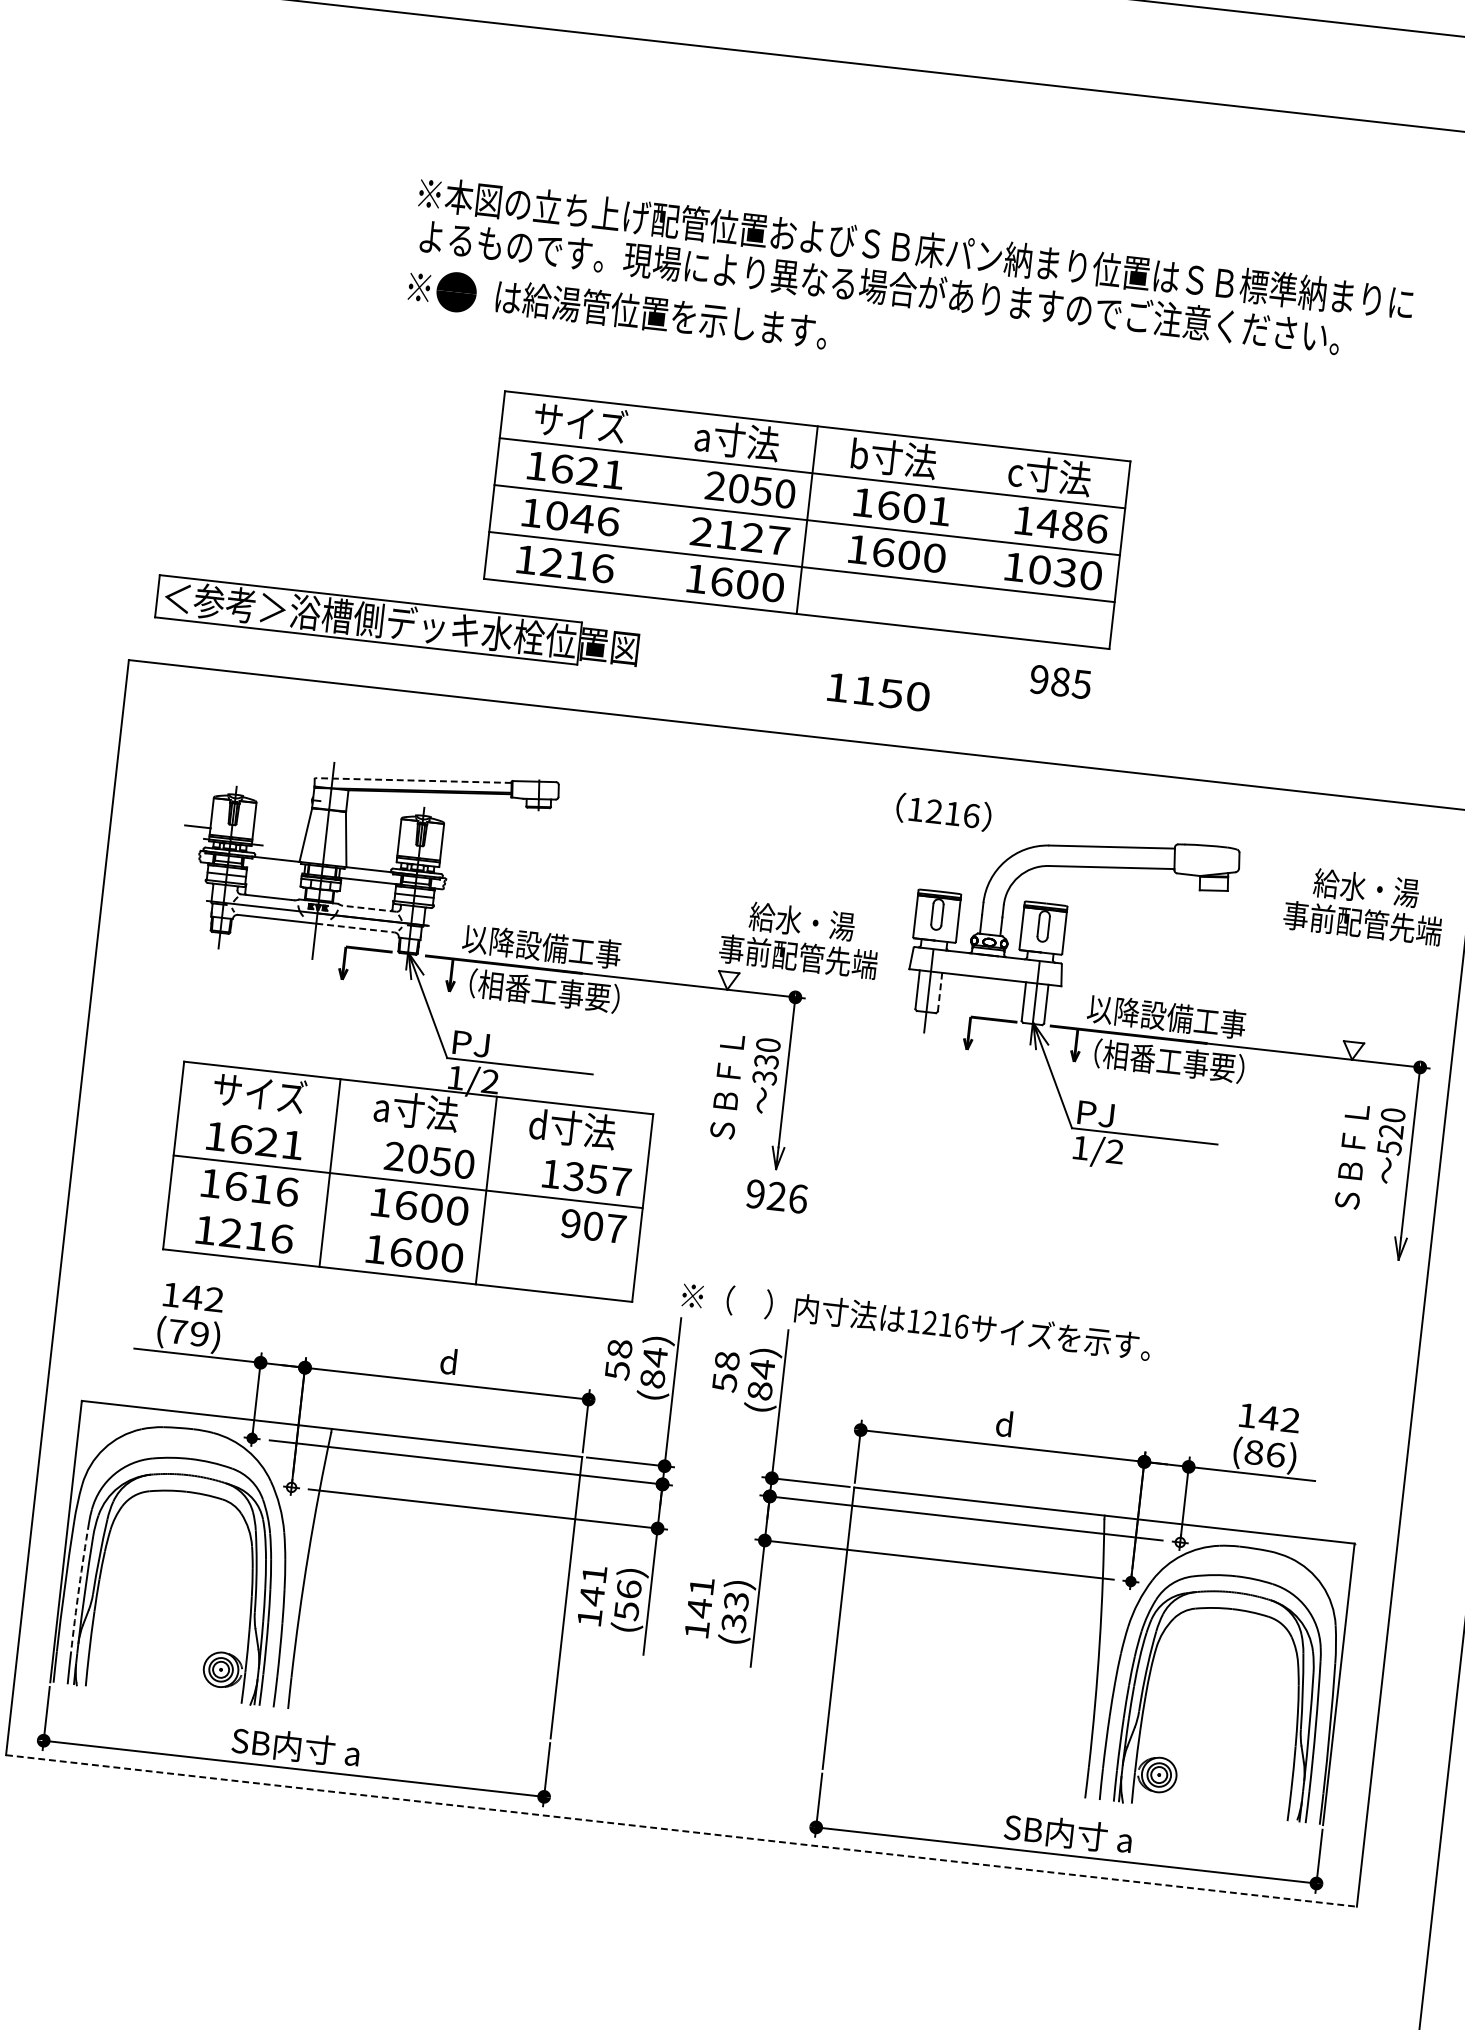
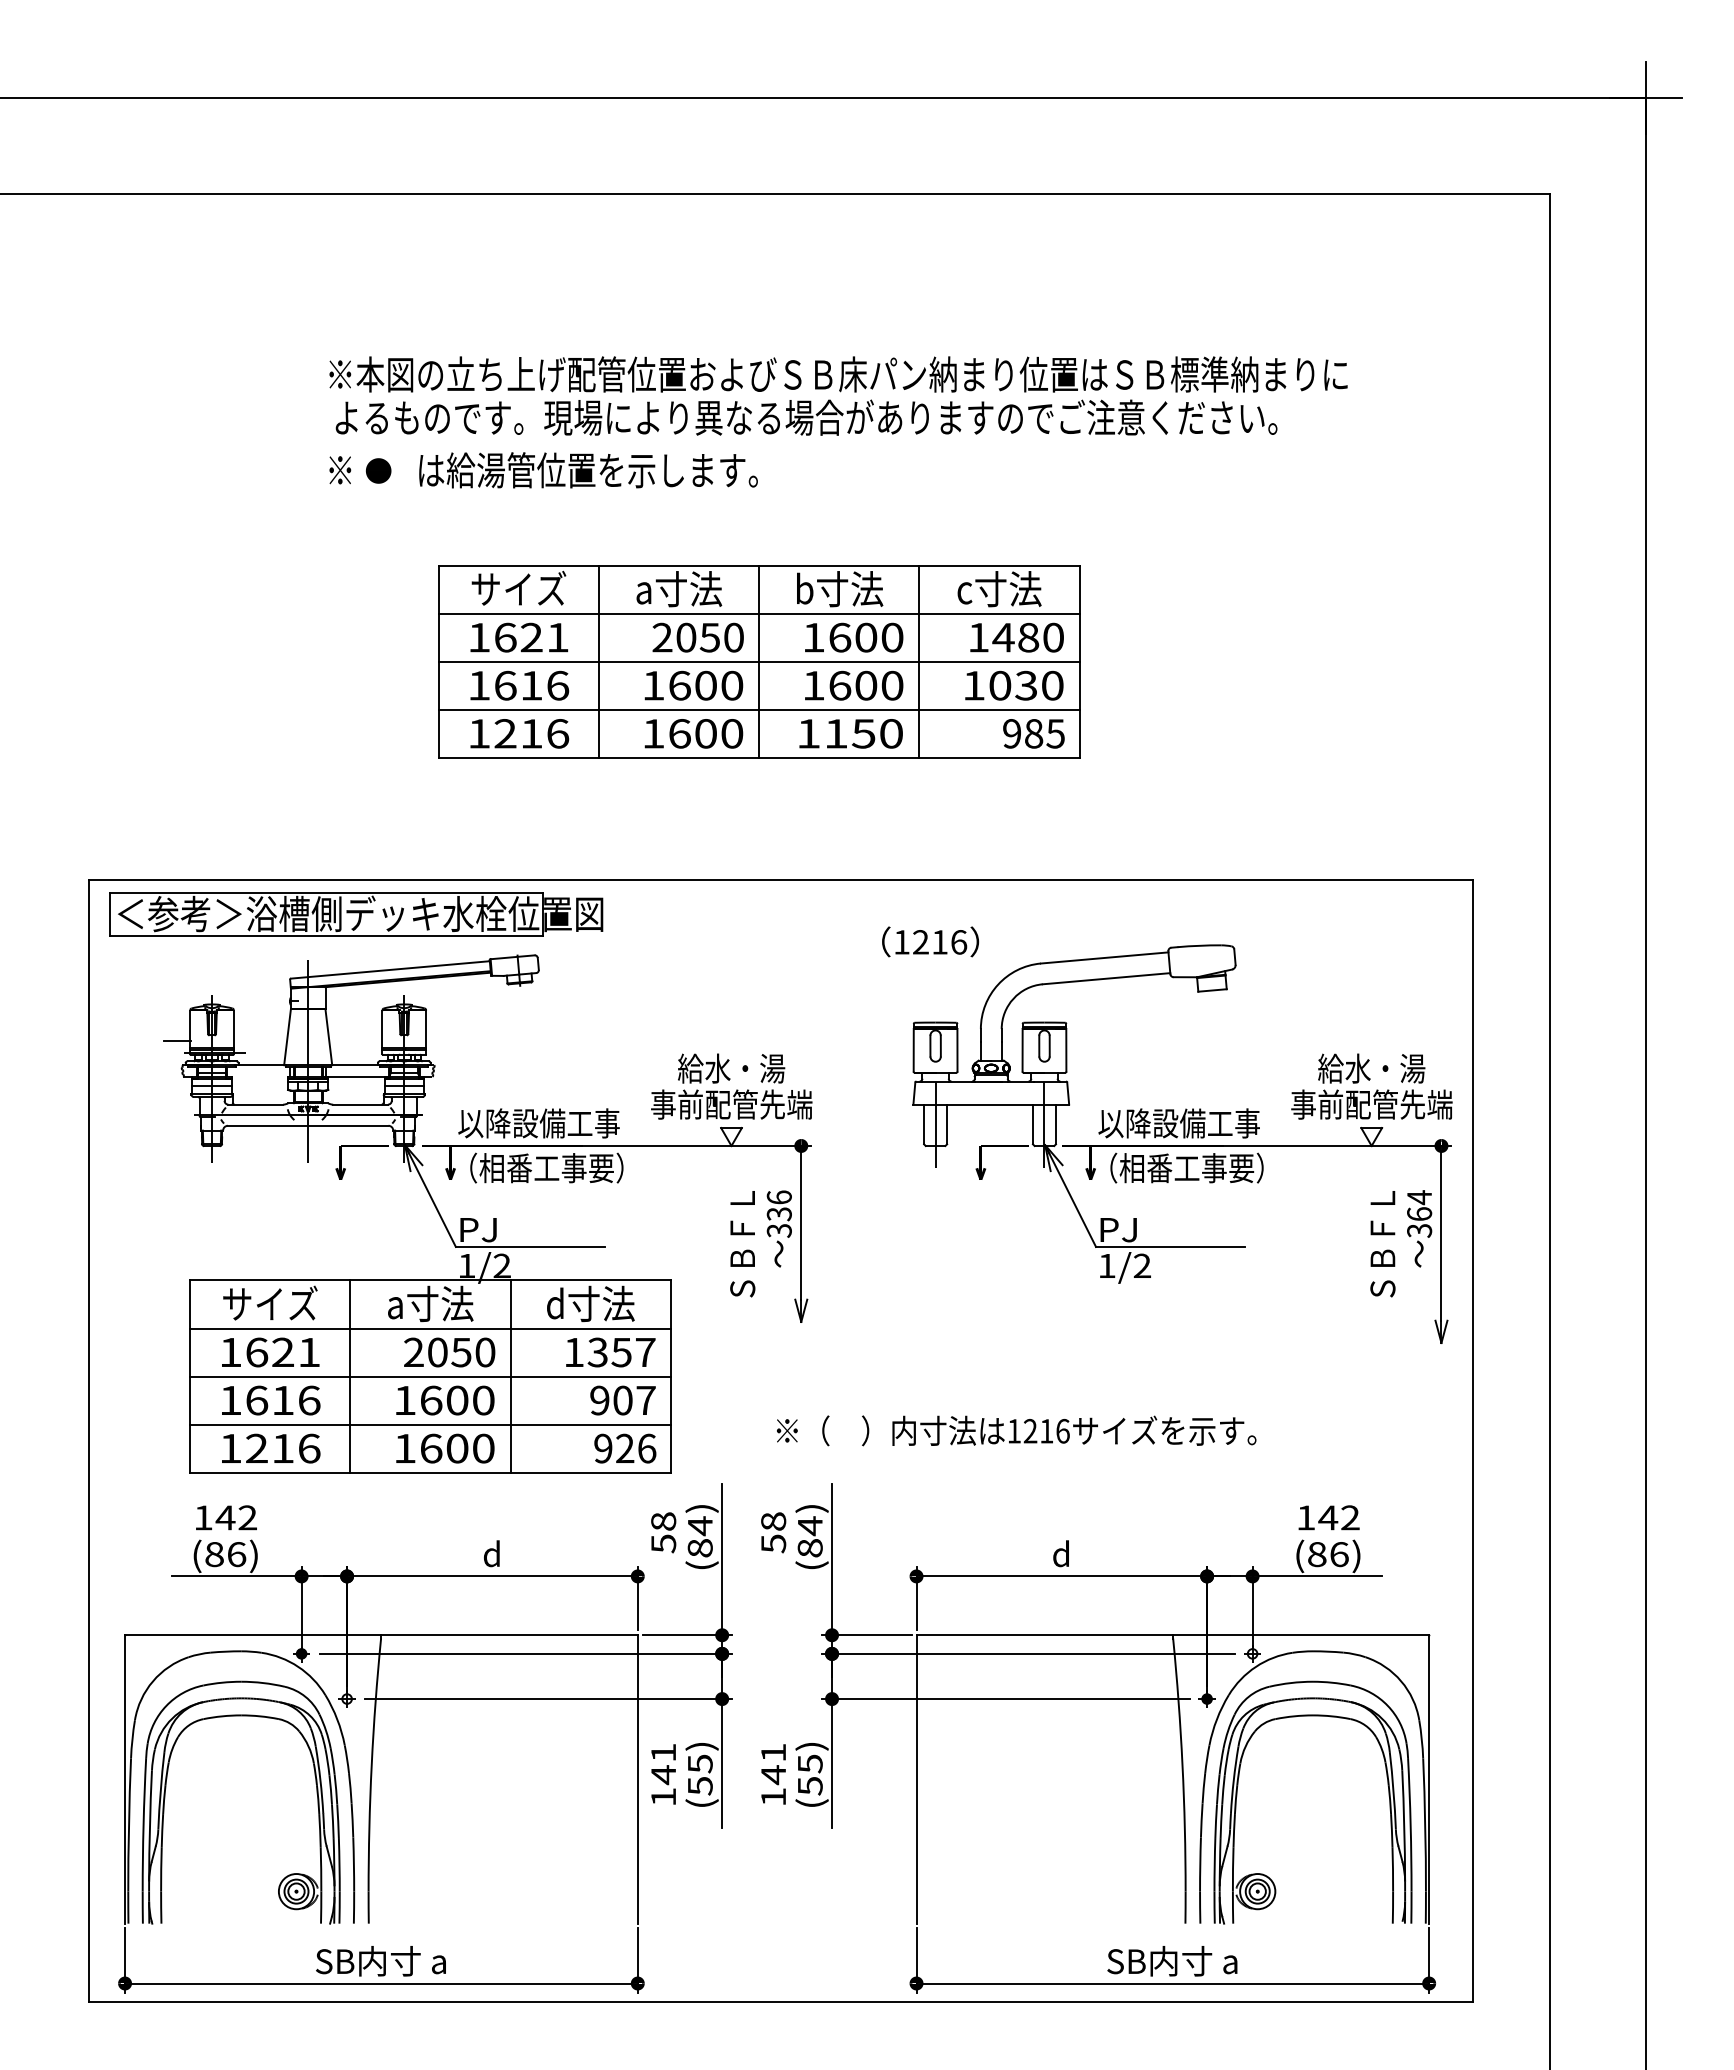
part: (456, 291) -> (378, 470), size x0.62
line: (650, 502) -> (598, 661), added
text: (940, 511) -> (892, 637), 1601 -> 1600
text: (570, 517) -> (519, 685), 1046 -> 1616
text: (1097, 528) -> (1053, 637), 1486 -> 1480
text: (739, 536) -> (692, 685), 2127 -> 1600
line: (963, 537) -> (919, 661), added
part: (397, 623) -> (356, 914), moved
text: (1060, 681) -> (1033, 733), moved
text: (878, 691) -> (850, 733), moved
line: (413, 780) -> (390, 969), dashed -> solid
text: (1364, 905) -> (1371, 1086), moved
line: (369, 908) -> (360, 1104), dashed -> solid
line: (355, 927) -> (348, 1125), dashed -> solid
text: (800, 939) -> (731, 1086), moved
line: (940, 992) -> (947, 1124), dashed -> solid
text: (767, 1045) -> (778, 1197), 330 -> 336
text: (1391, 1130) -> (1419, 1213), 520 -> 364
line: (413, 1134) -> (430, 1328), added
text: (777, 1196) -> (625, 1448), moved
line: (403, 1228) -> (430, 1424), added
text: (916, 1320) -> (1016, 1430), moved
text: (188, 1333) -> (225, 1554), (79) -> (86)
arc: (79, 1587) -> (143, 1824), dashed -> solid
text: (628, 1588) -> (699, 1763), (56) -> (55)
text: (734, 1611) -> (809, 1774), (33) -> (55)
line: (682, 1831) -> (781, 2002), dashed -> solid

